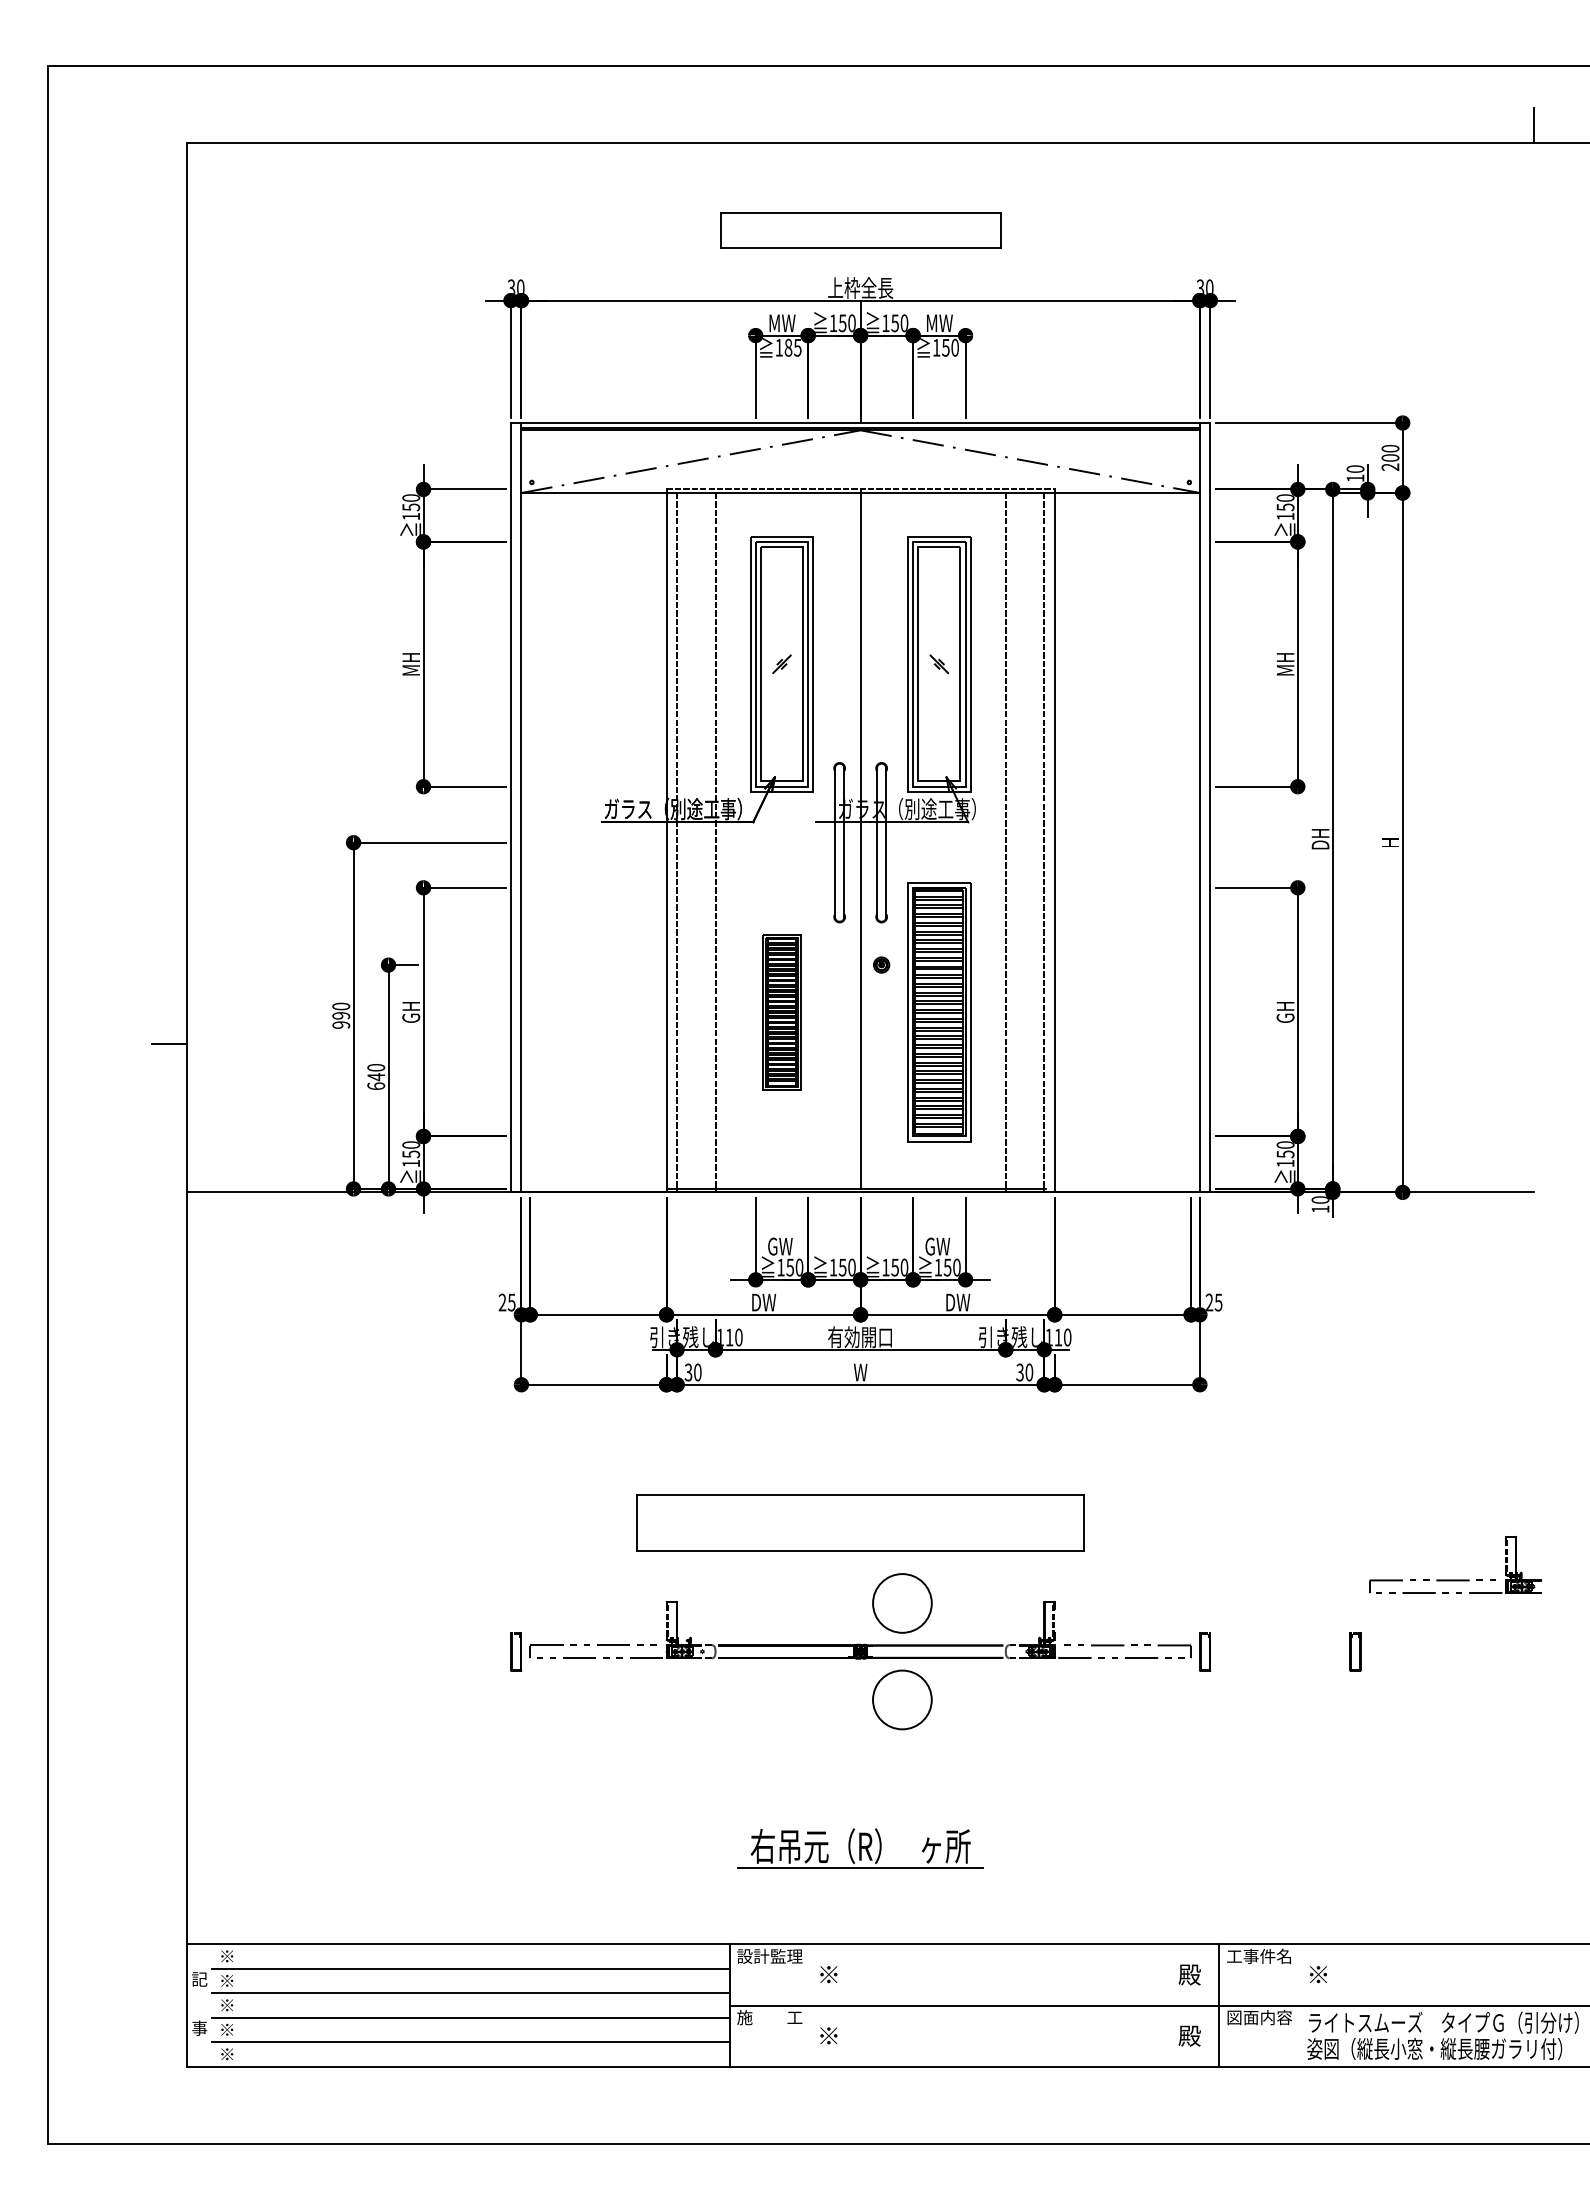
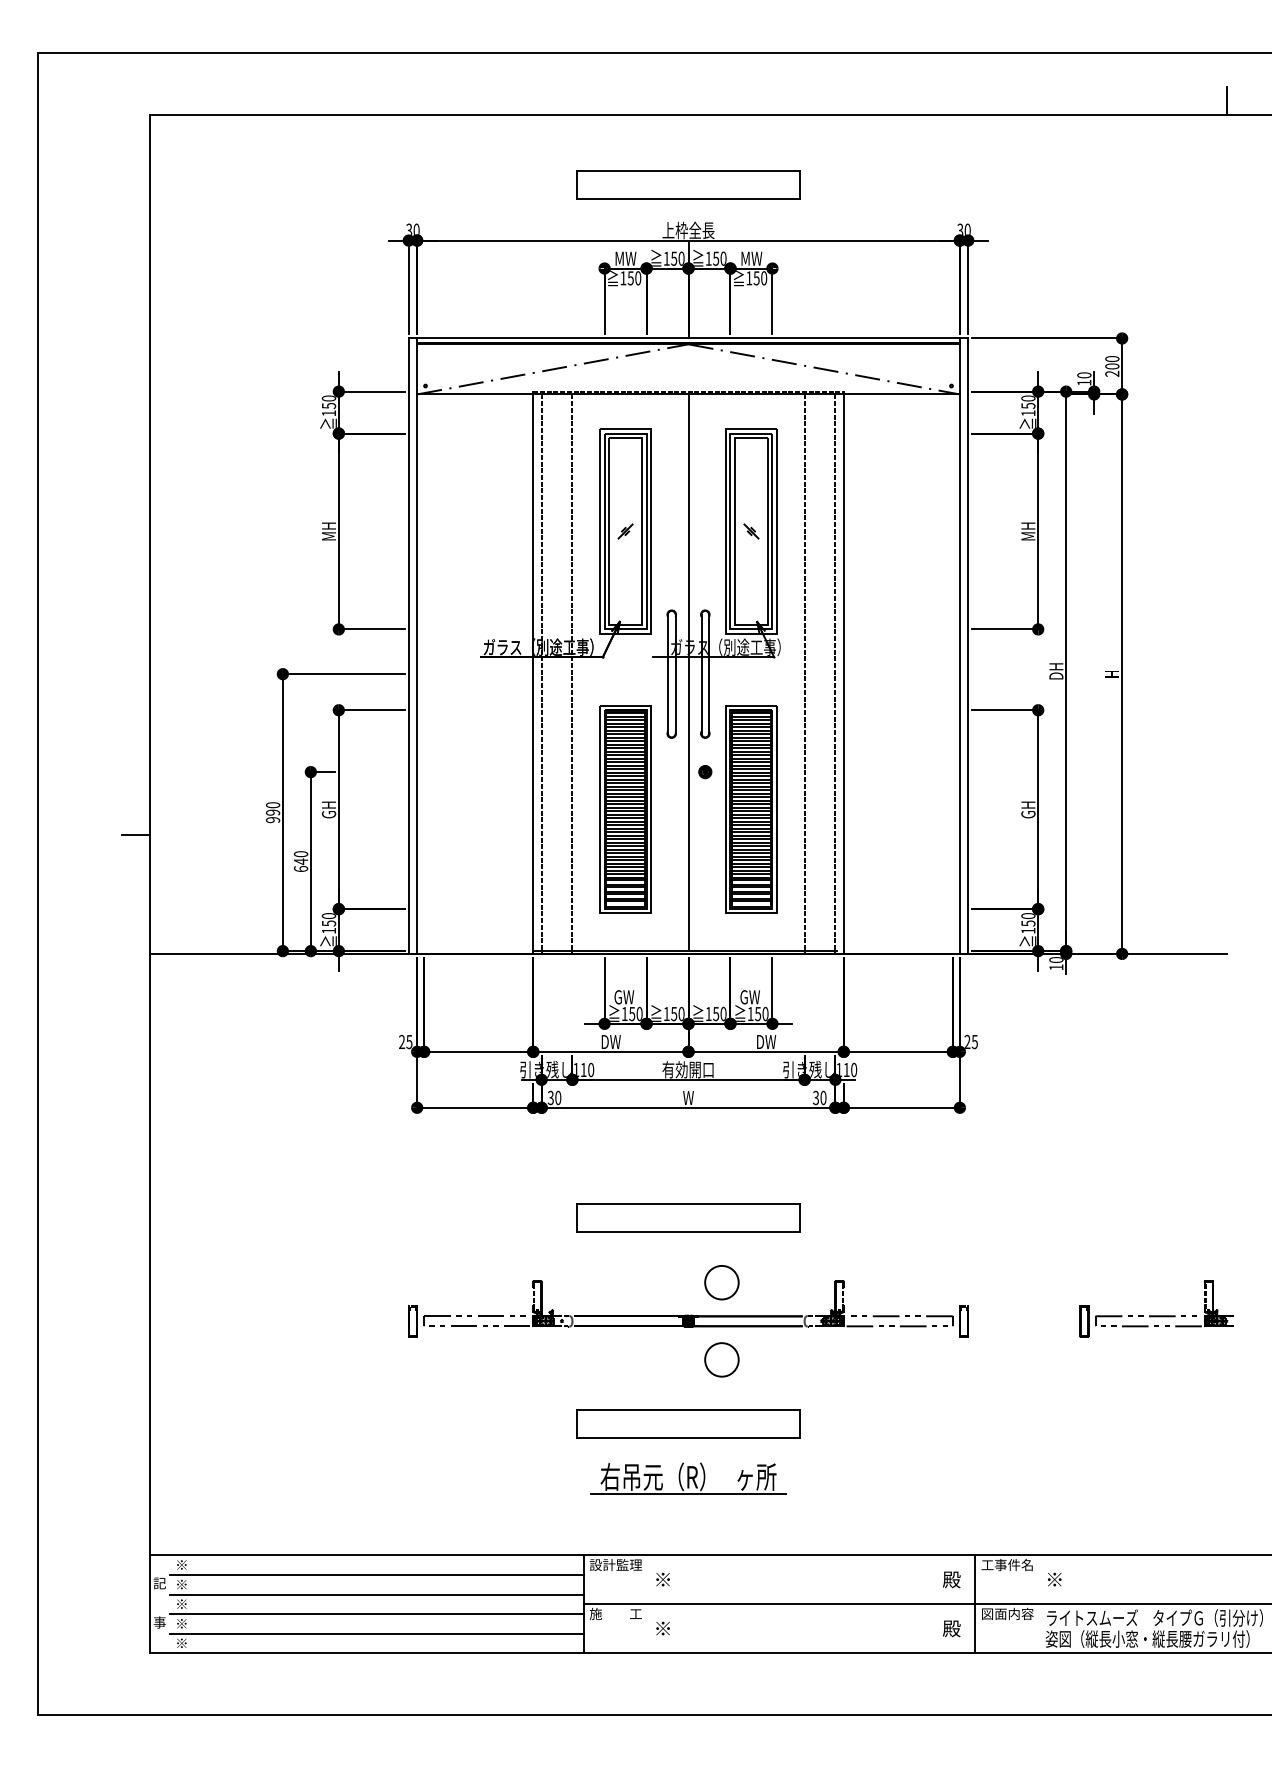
text: (792, 347) -> (634, 278), 185 -> 150
part: (781, 1012) -> (625, 810), size x1.67
part: (860, 1522) -> (688, 1217), size x0.62
part: (1455, 1579) -> (1164, 1315), moved
circle: (902, 1603) -> (721, 1282), size x0.71
circle: (902, 1699) -> (721, 1359), size x0.71
part: (860, 1780) -> (688, 1424), added

